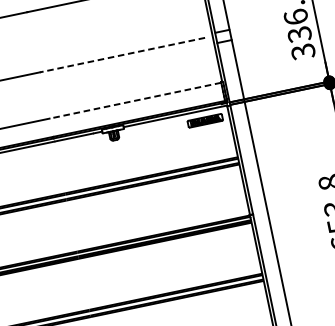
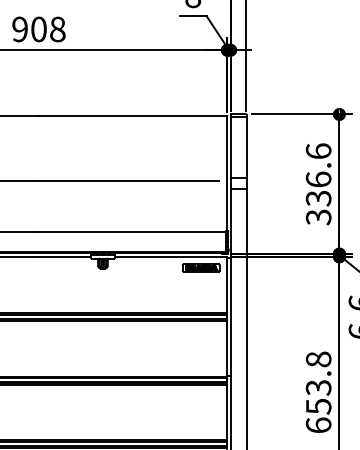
line: (121, 55) -> (128, 181), dashed -> solid
line: (135, 100) -> (132, 231), dashed -> solid

